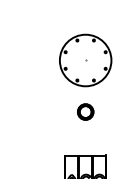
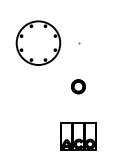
part: (85, 59) -> (38, 42), moved

